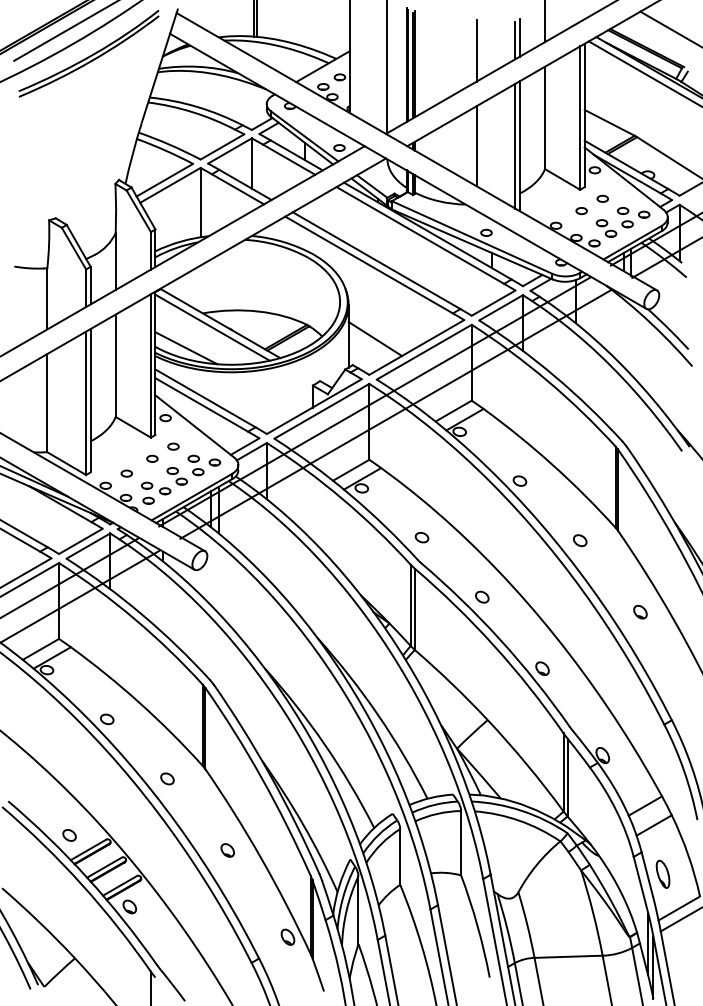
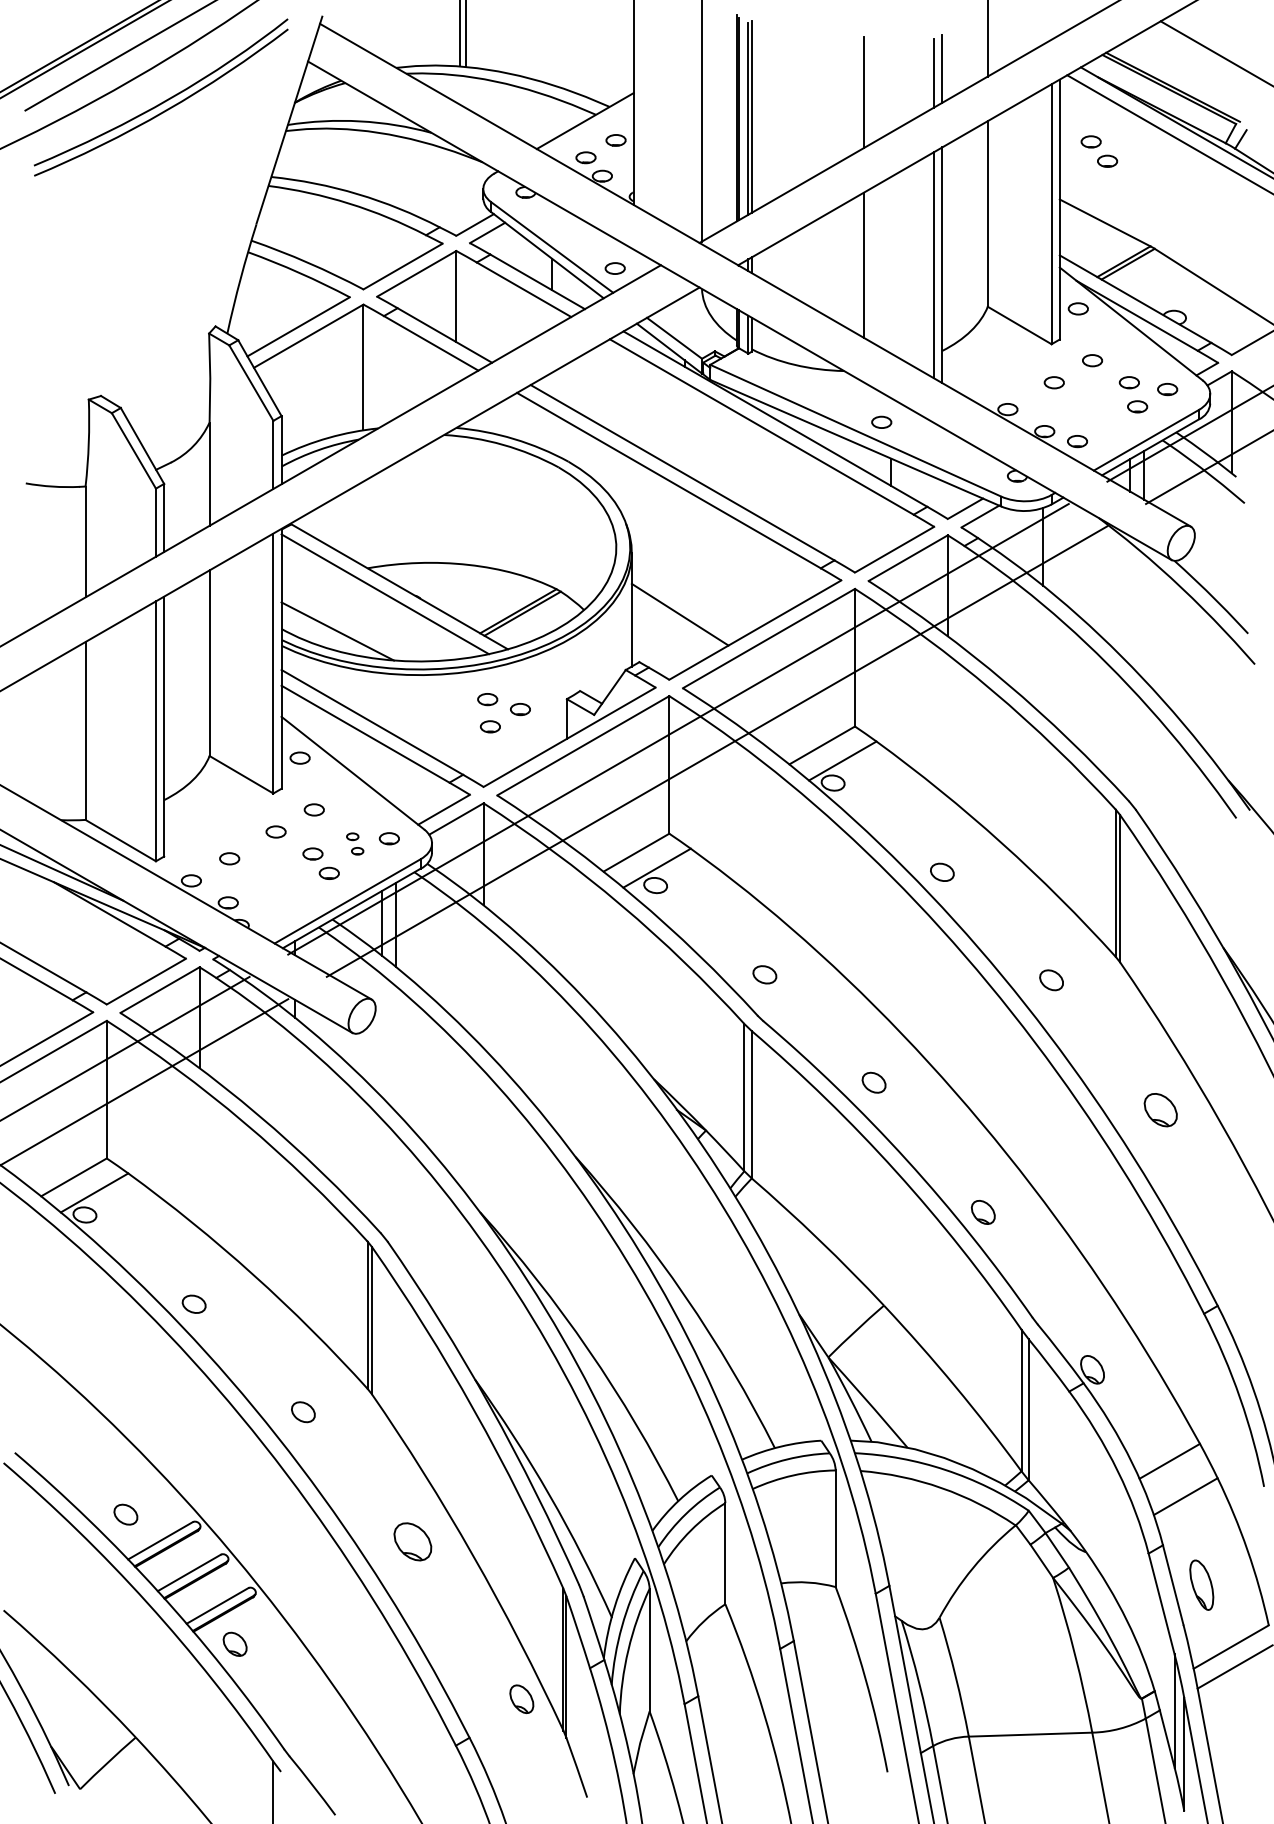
part: (606, 228) -> (1099, 151), moved
part: (195, 465) -> (354, 844), size x0.6
part: (156, 492) -> (504, 711), moved
part: (640, 611) -> (1160, 1108), size x1.4
part: (227, 850) -> (412, 1541), size x1.6

